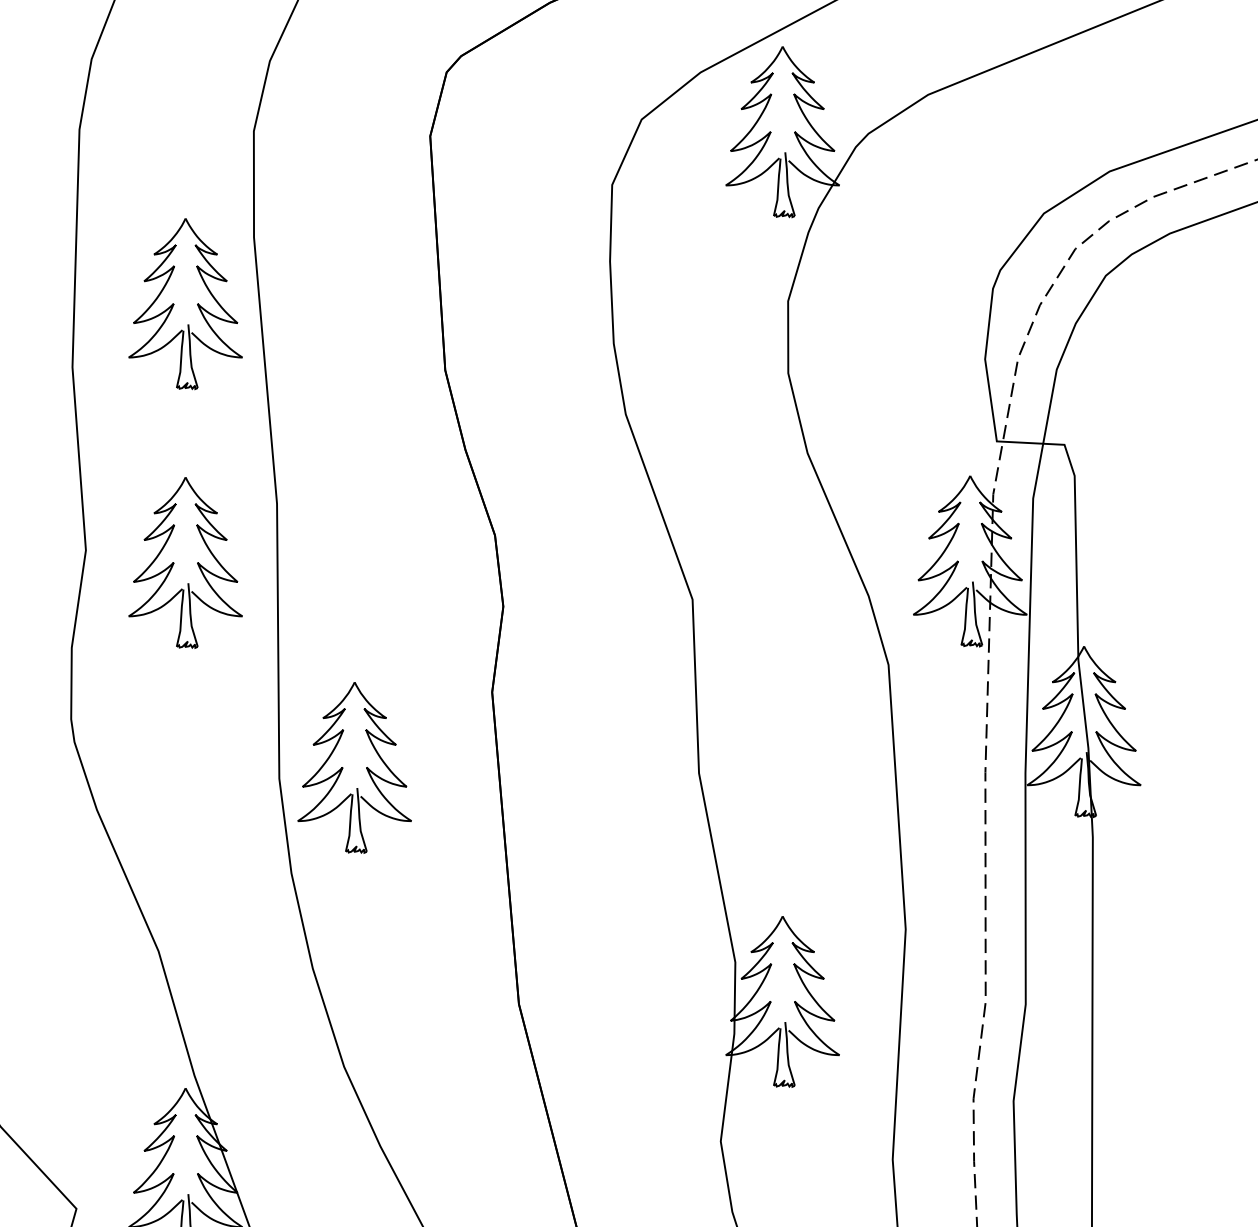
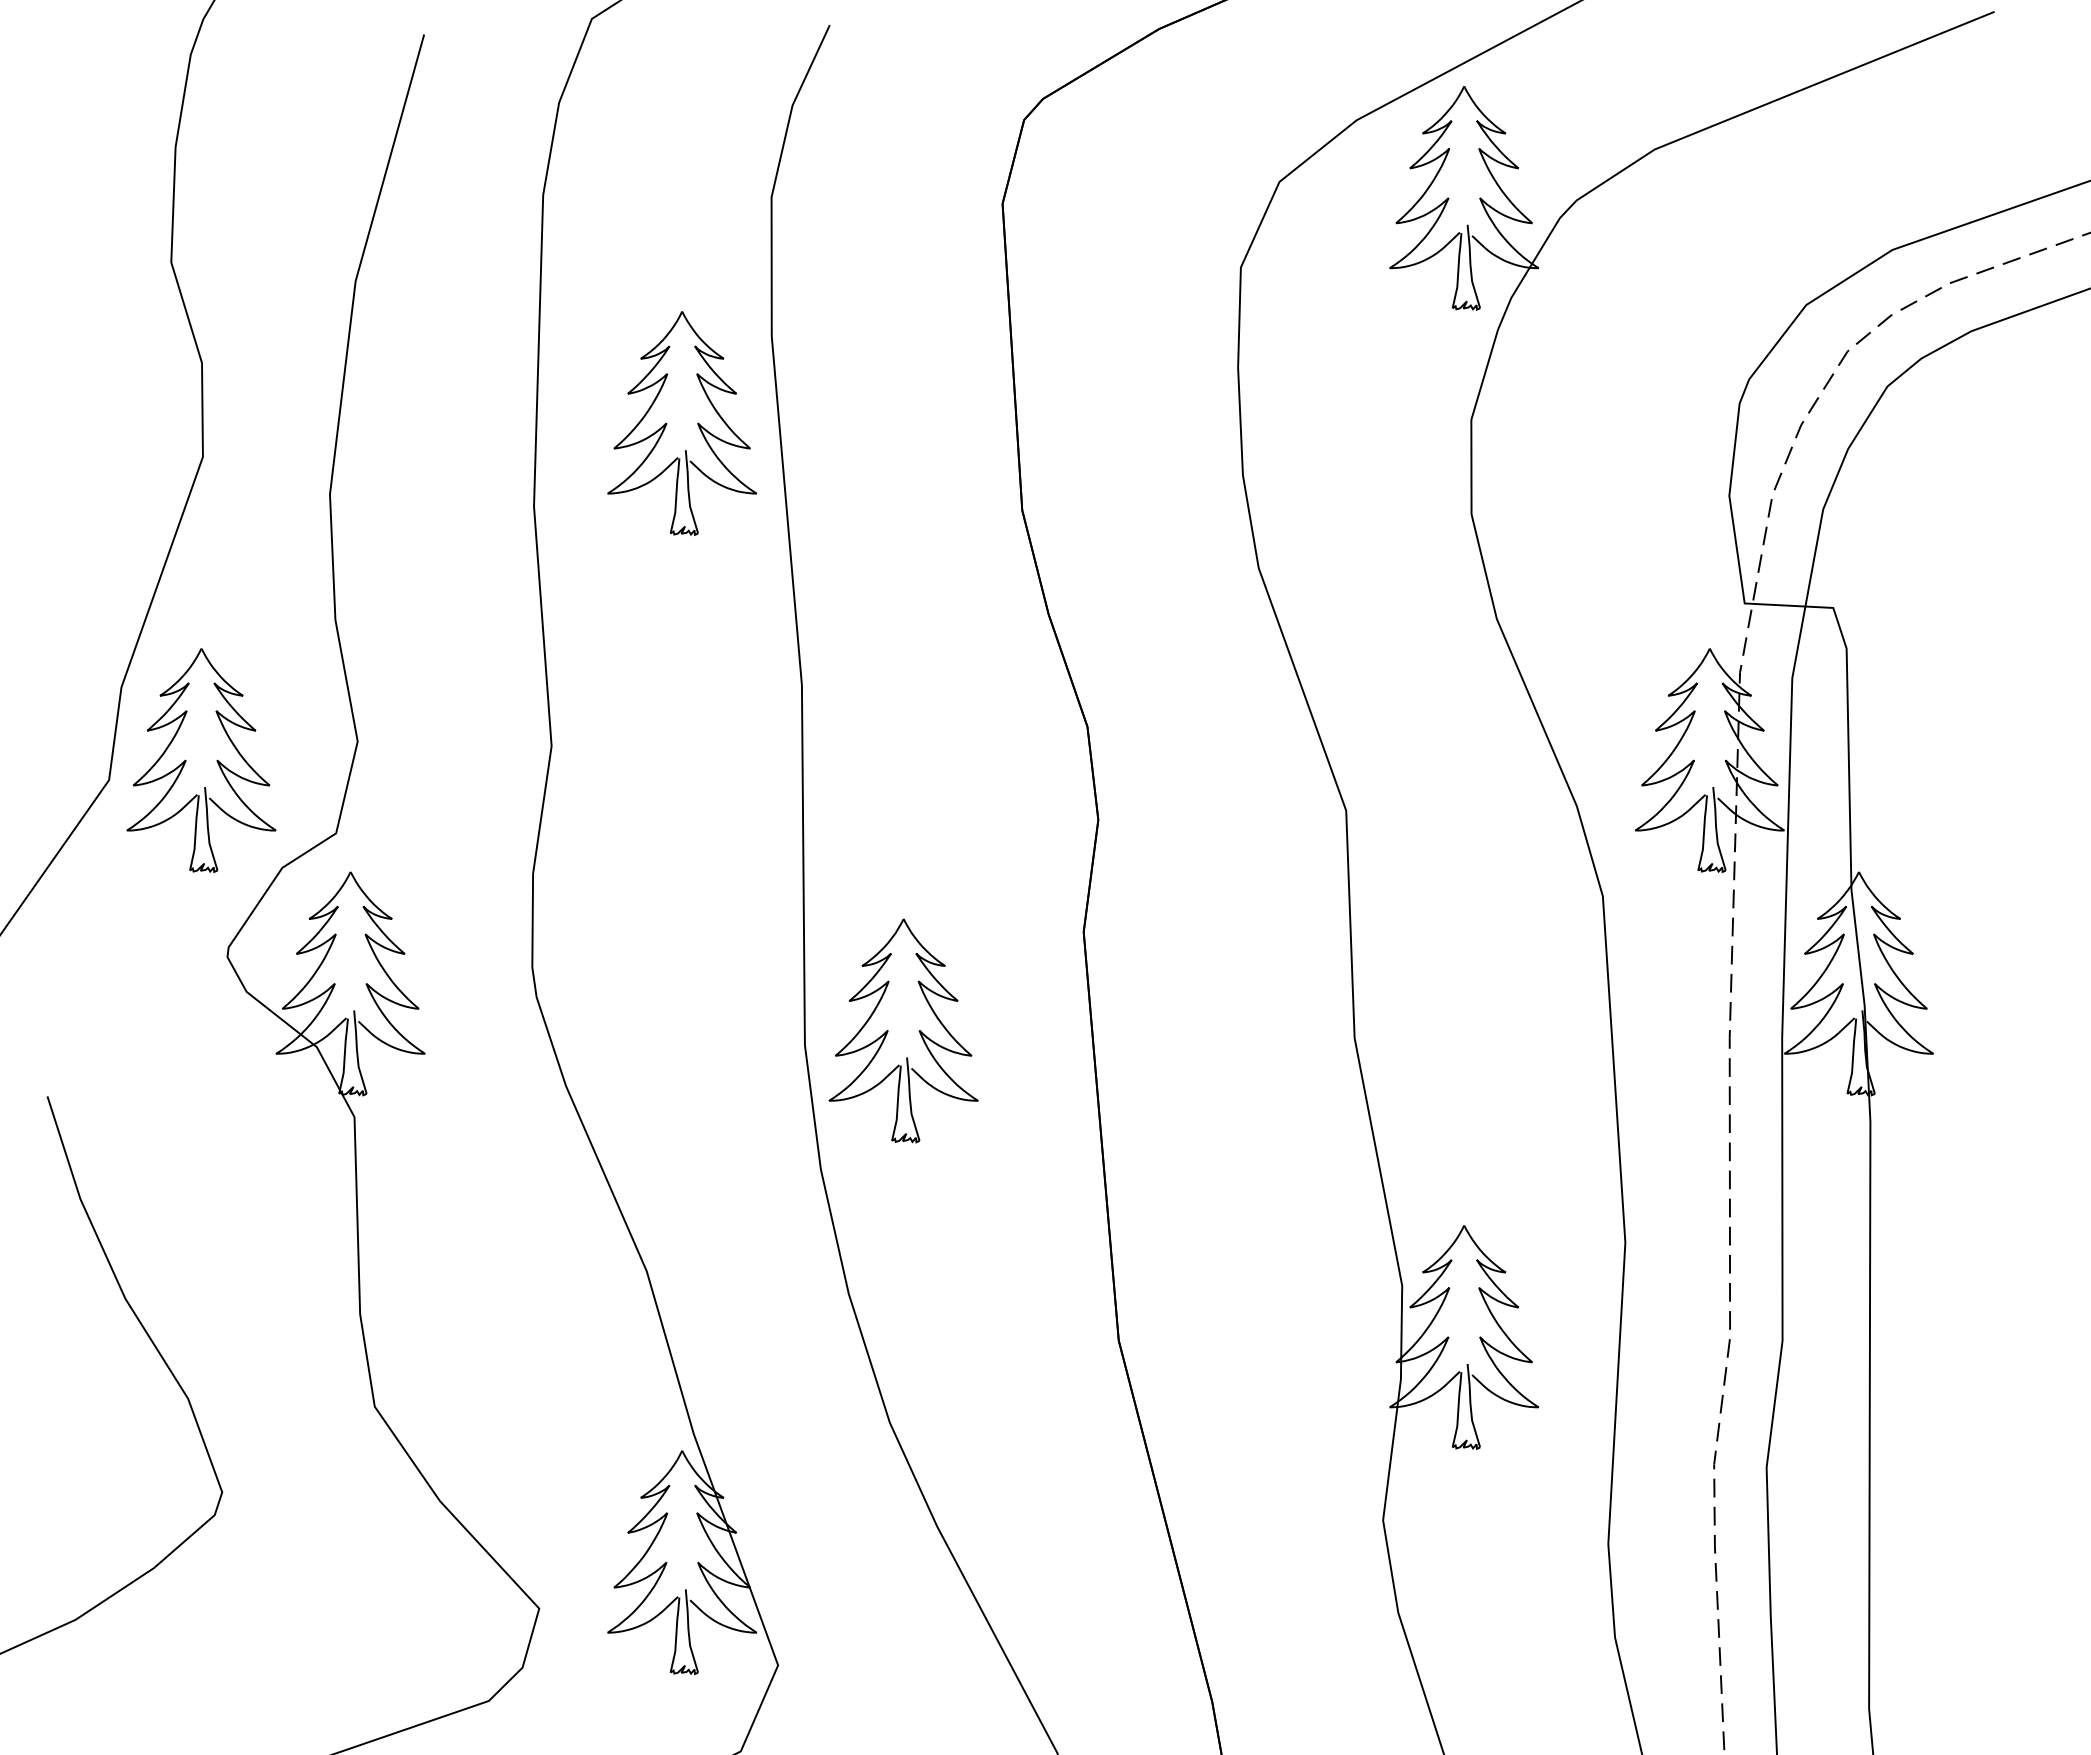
part: (174, 562) -> (667, 762), removed

